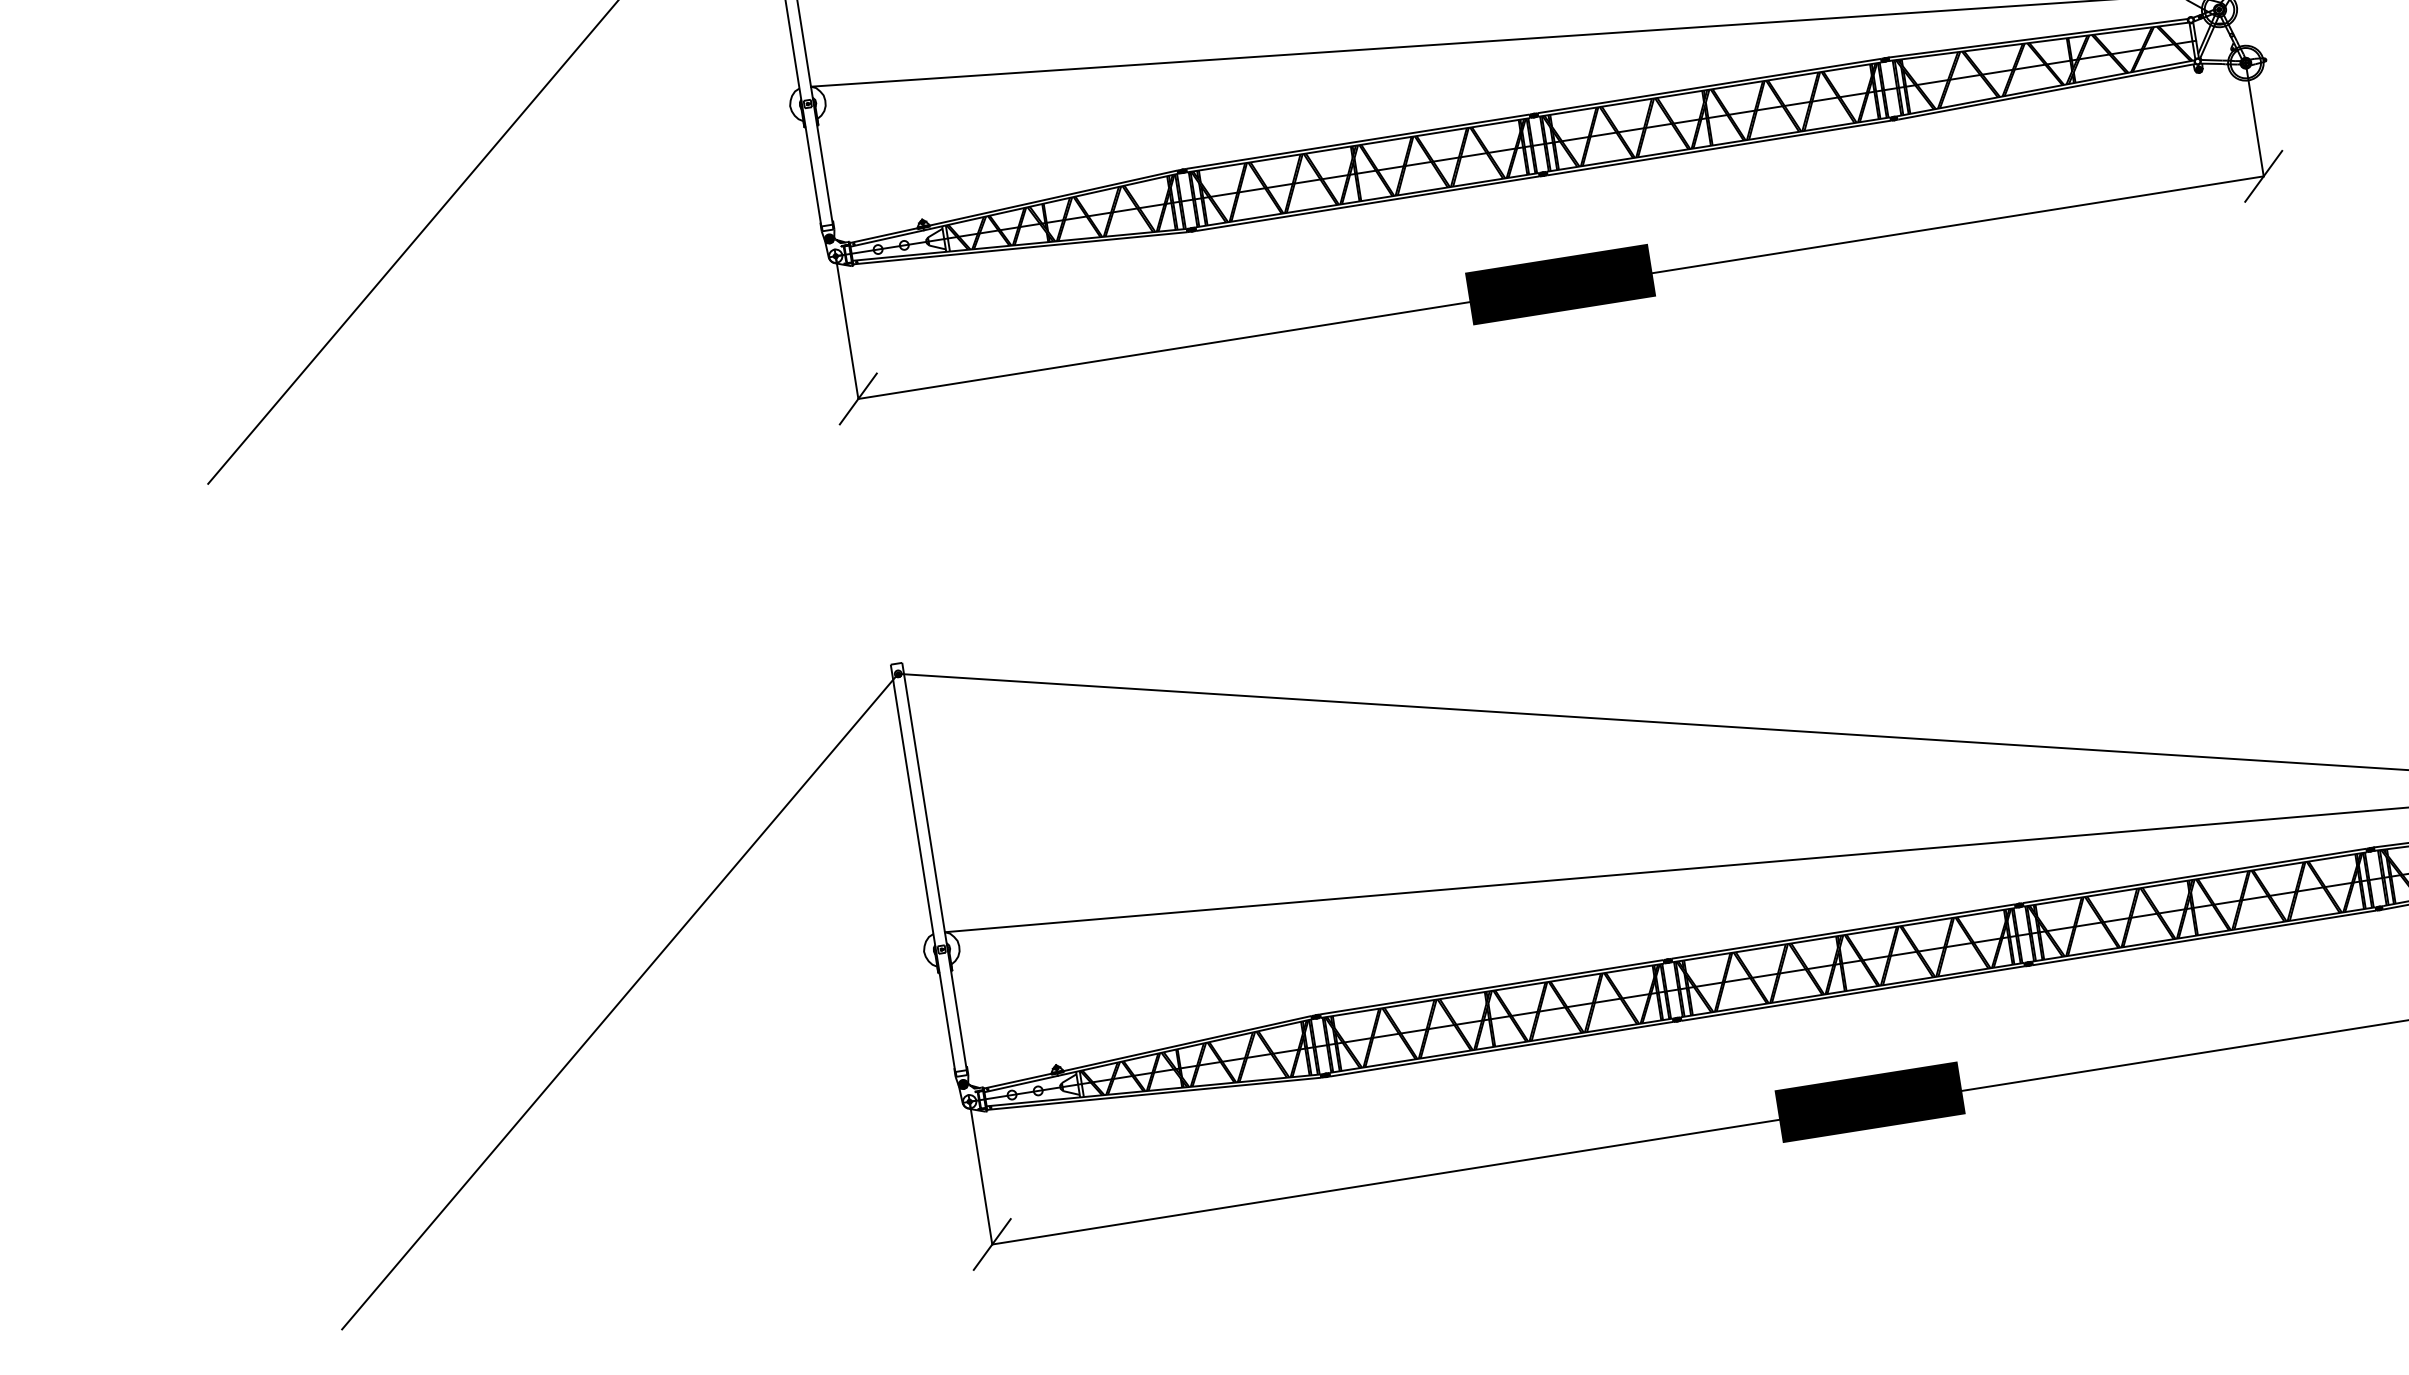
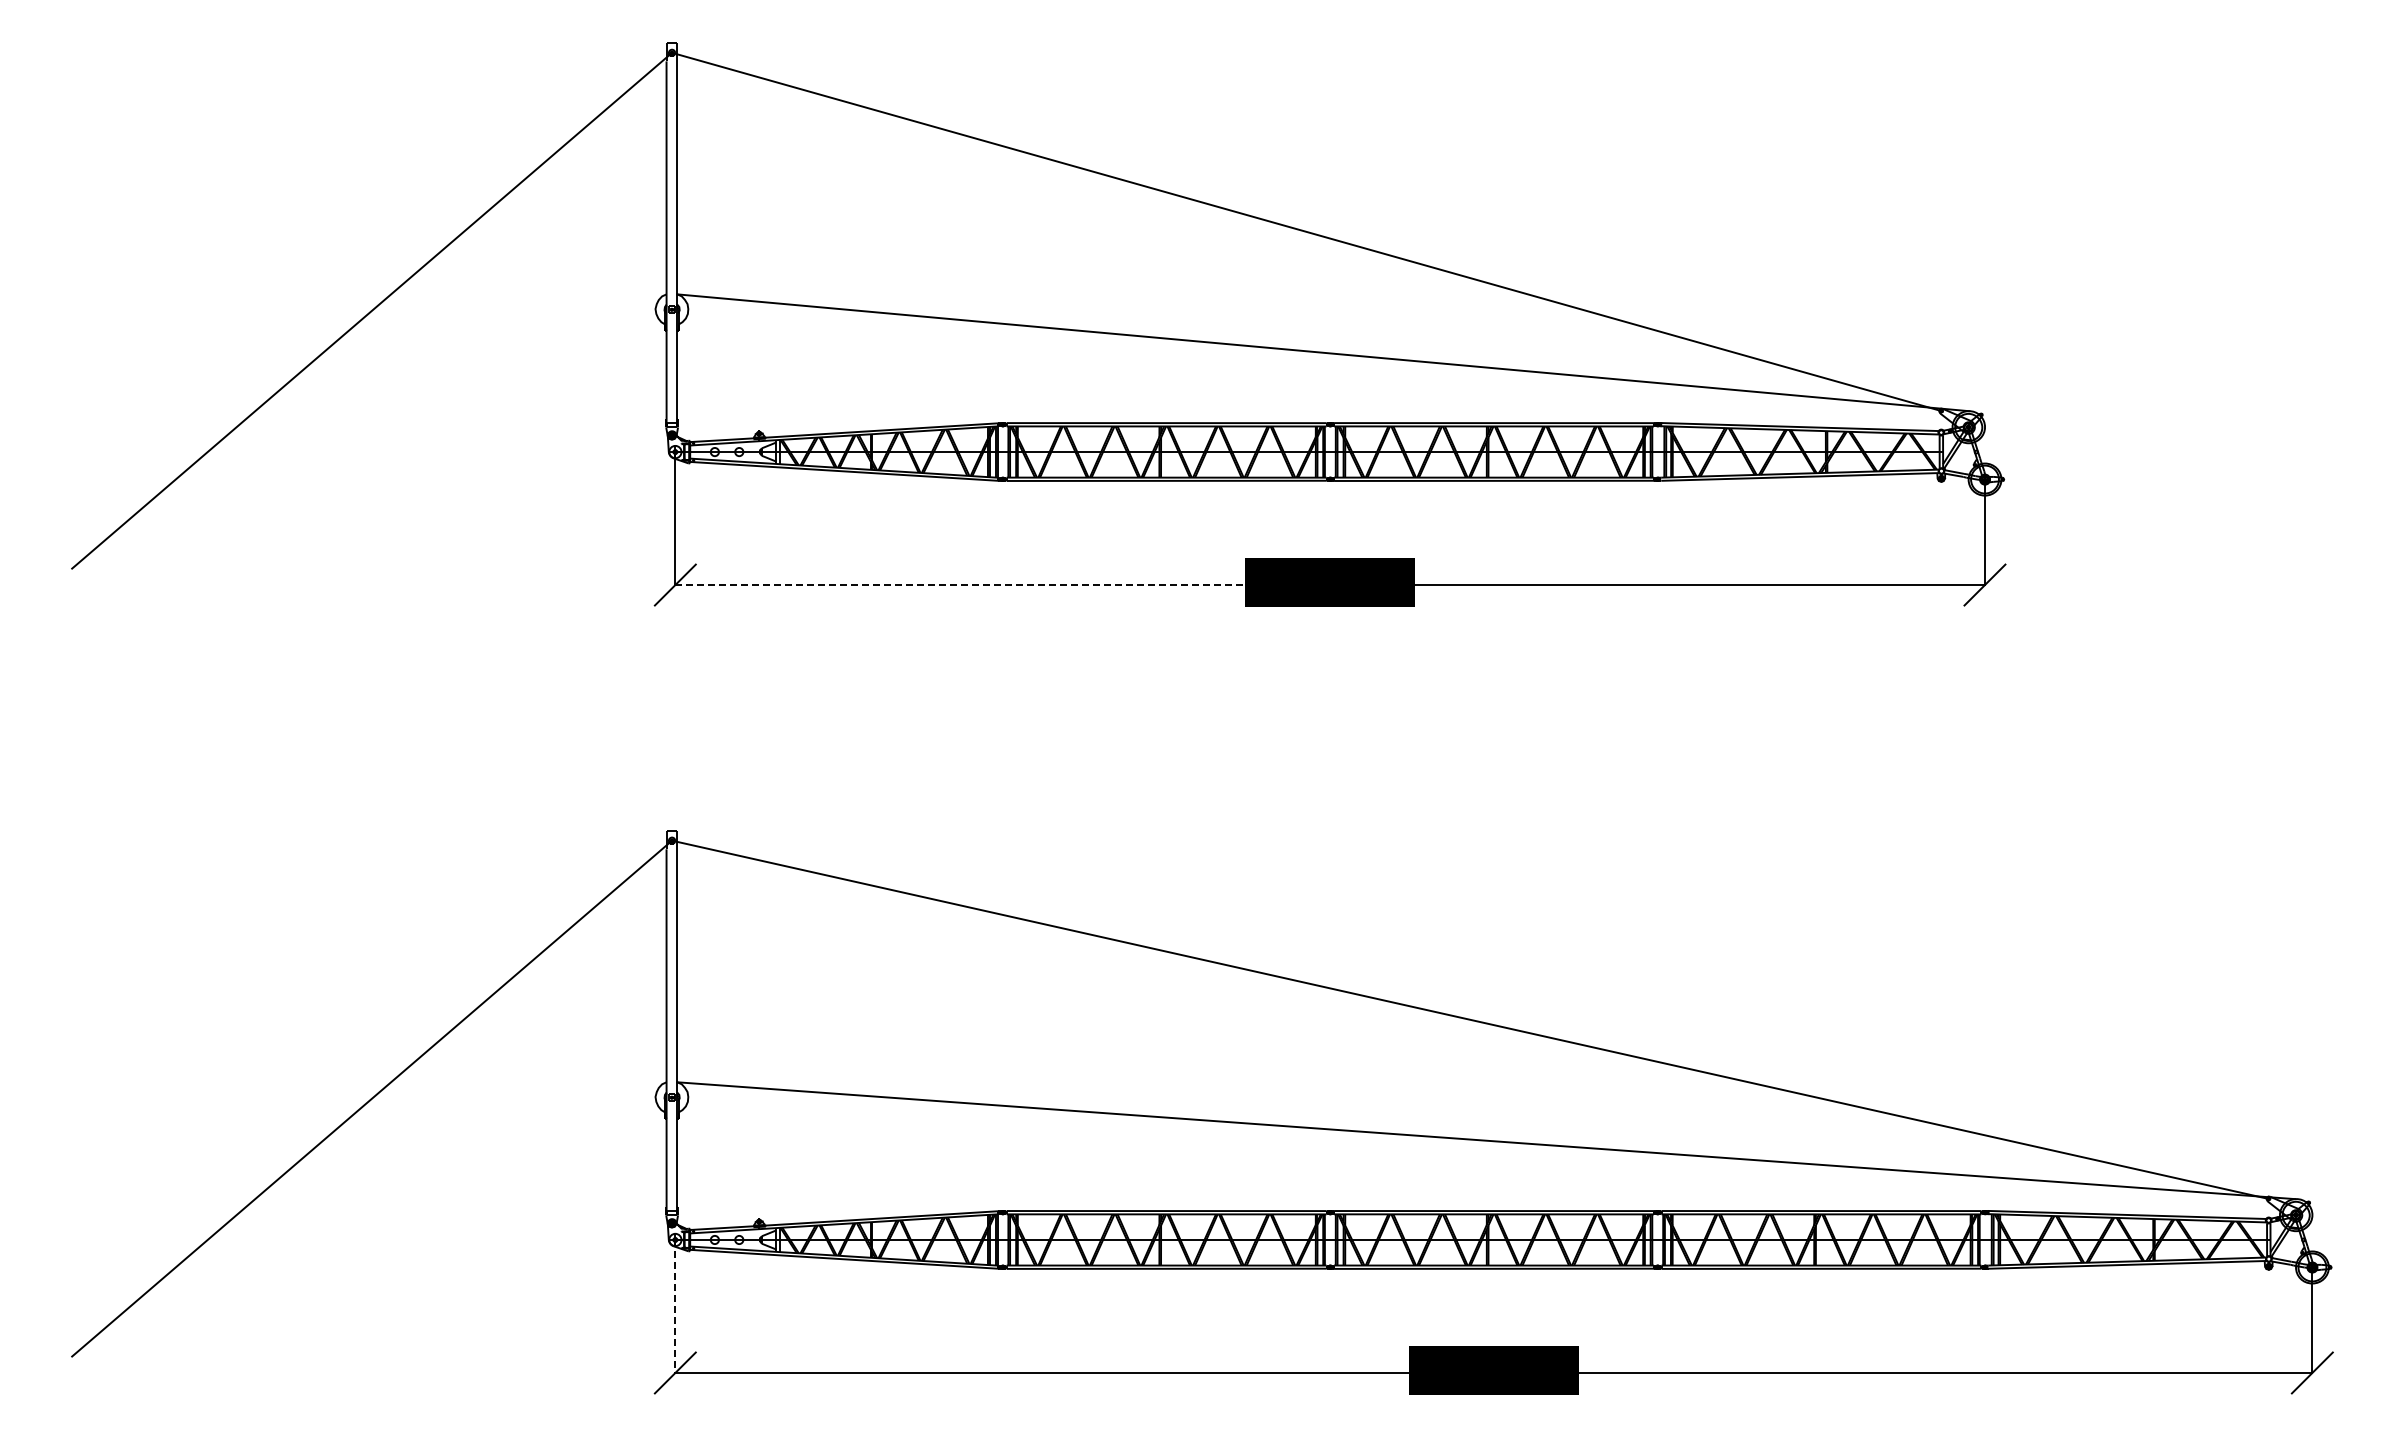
line: (1169, 350) -> (965, 585), solid -> dashed
line: (981, 1173) -> (675, 1306), solid -> dashed

